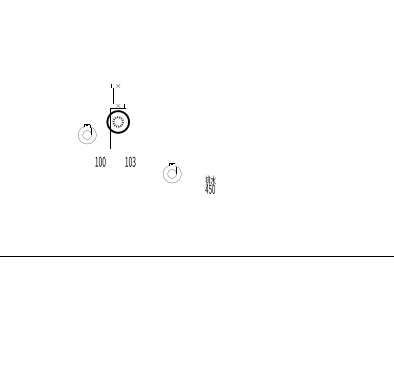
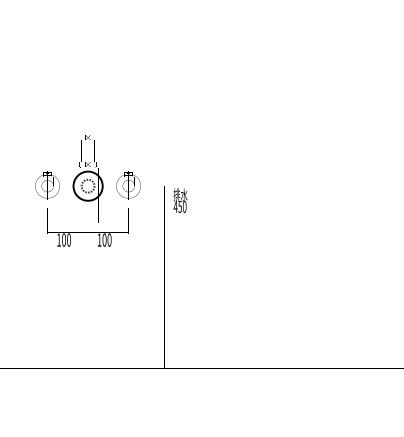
part: (87, 133) -> (47, 184), moved
text: (133, 161) -> (108, 239), 103 -> 100
text: (189, 178) -> (152, 192), moved

